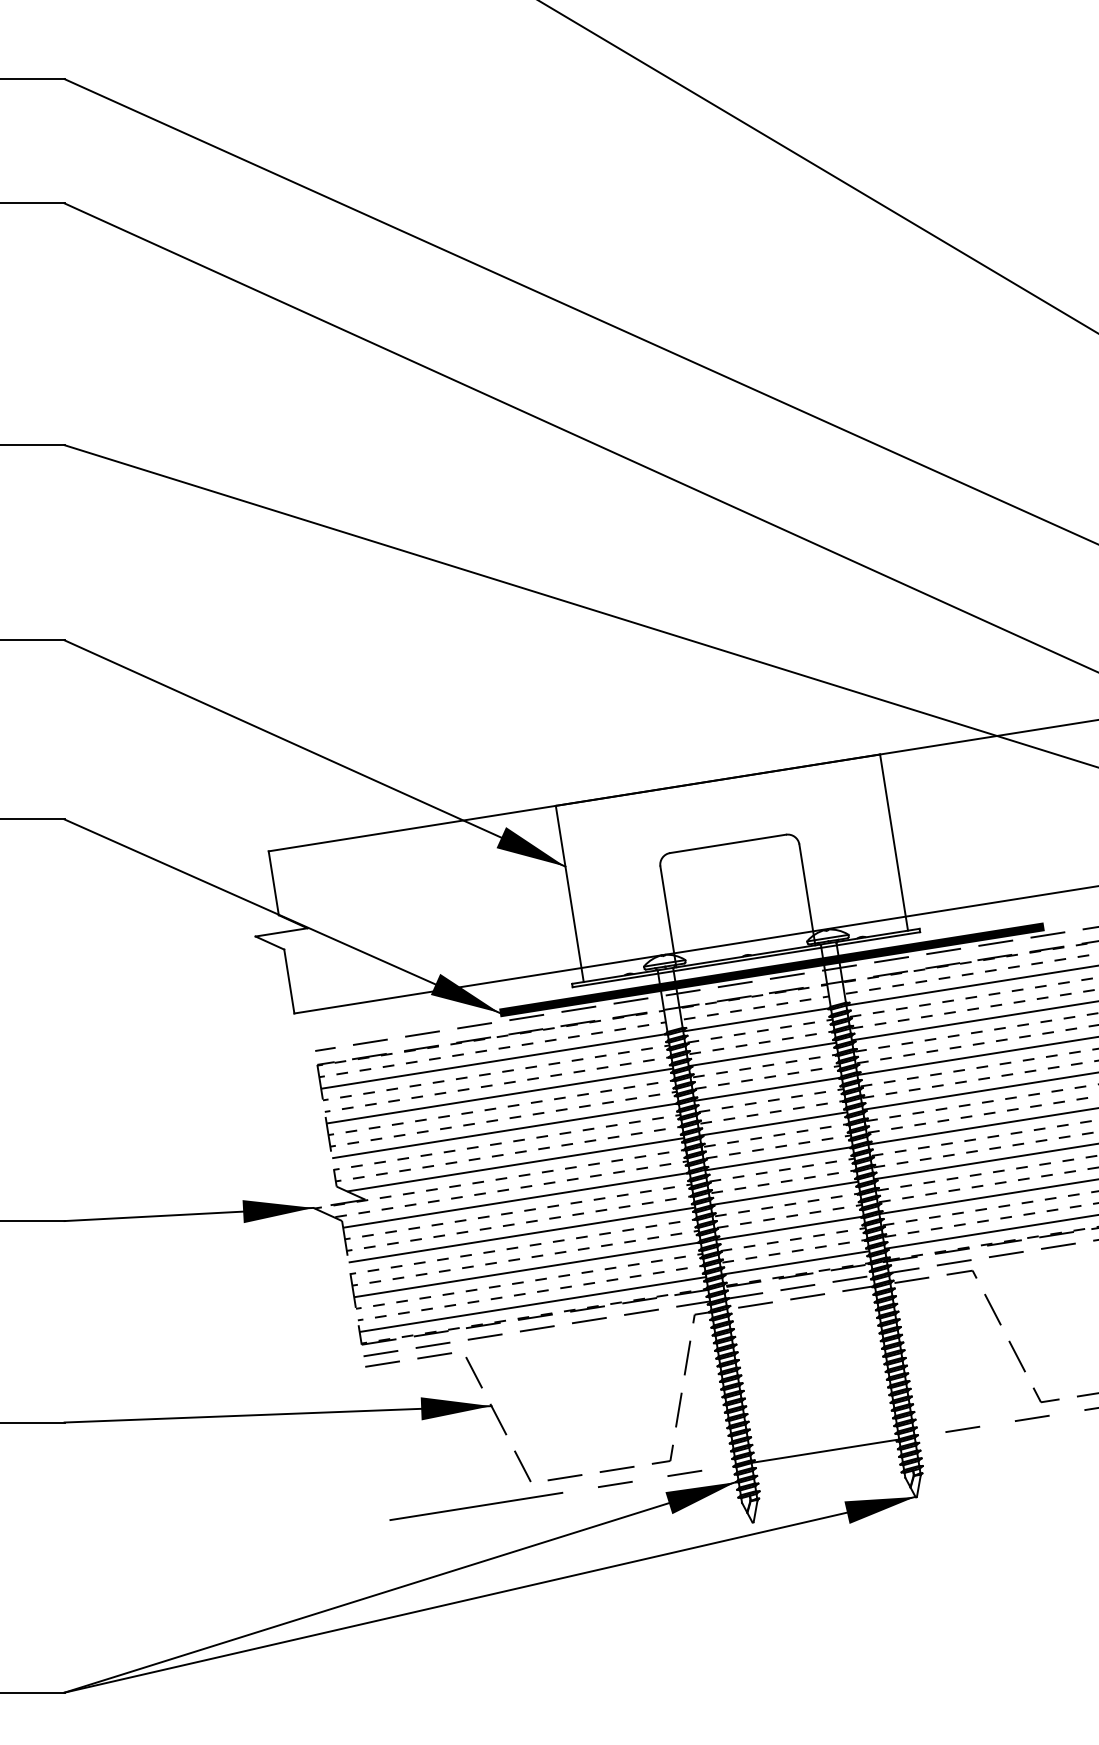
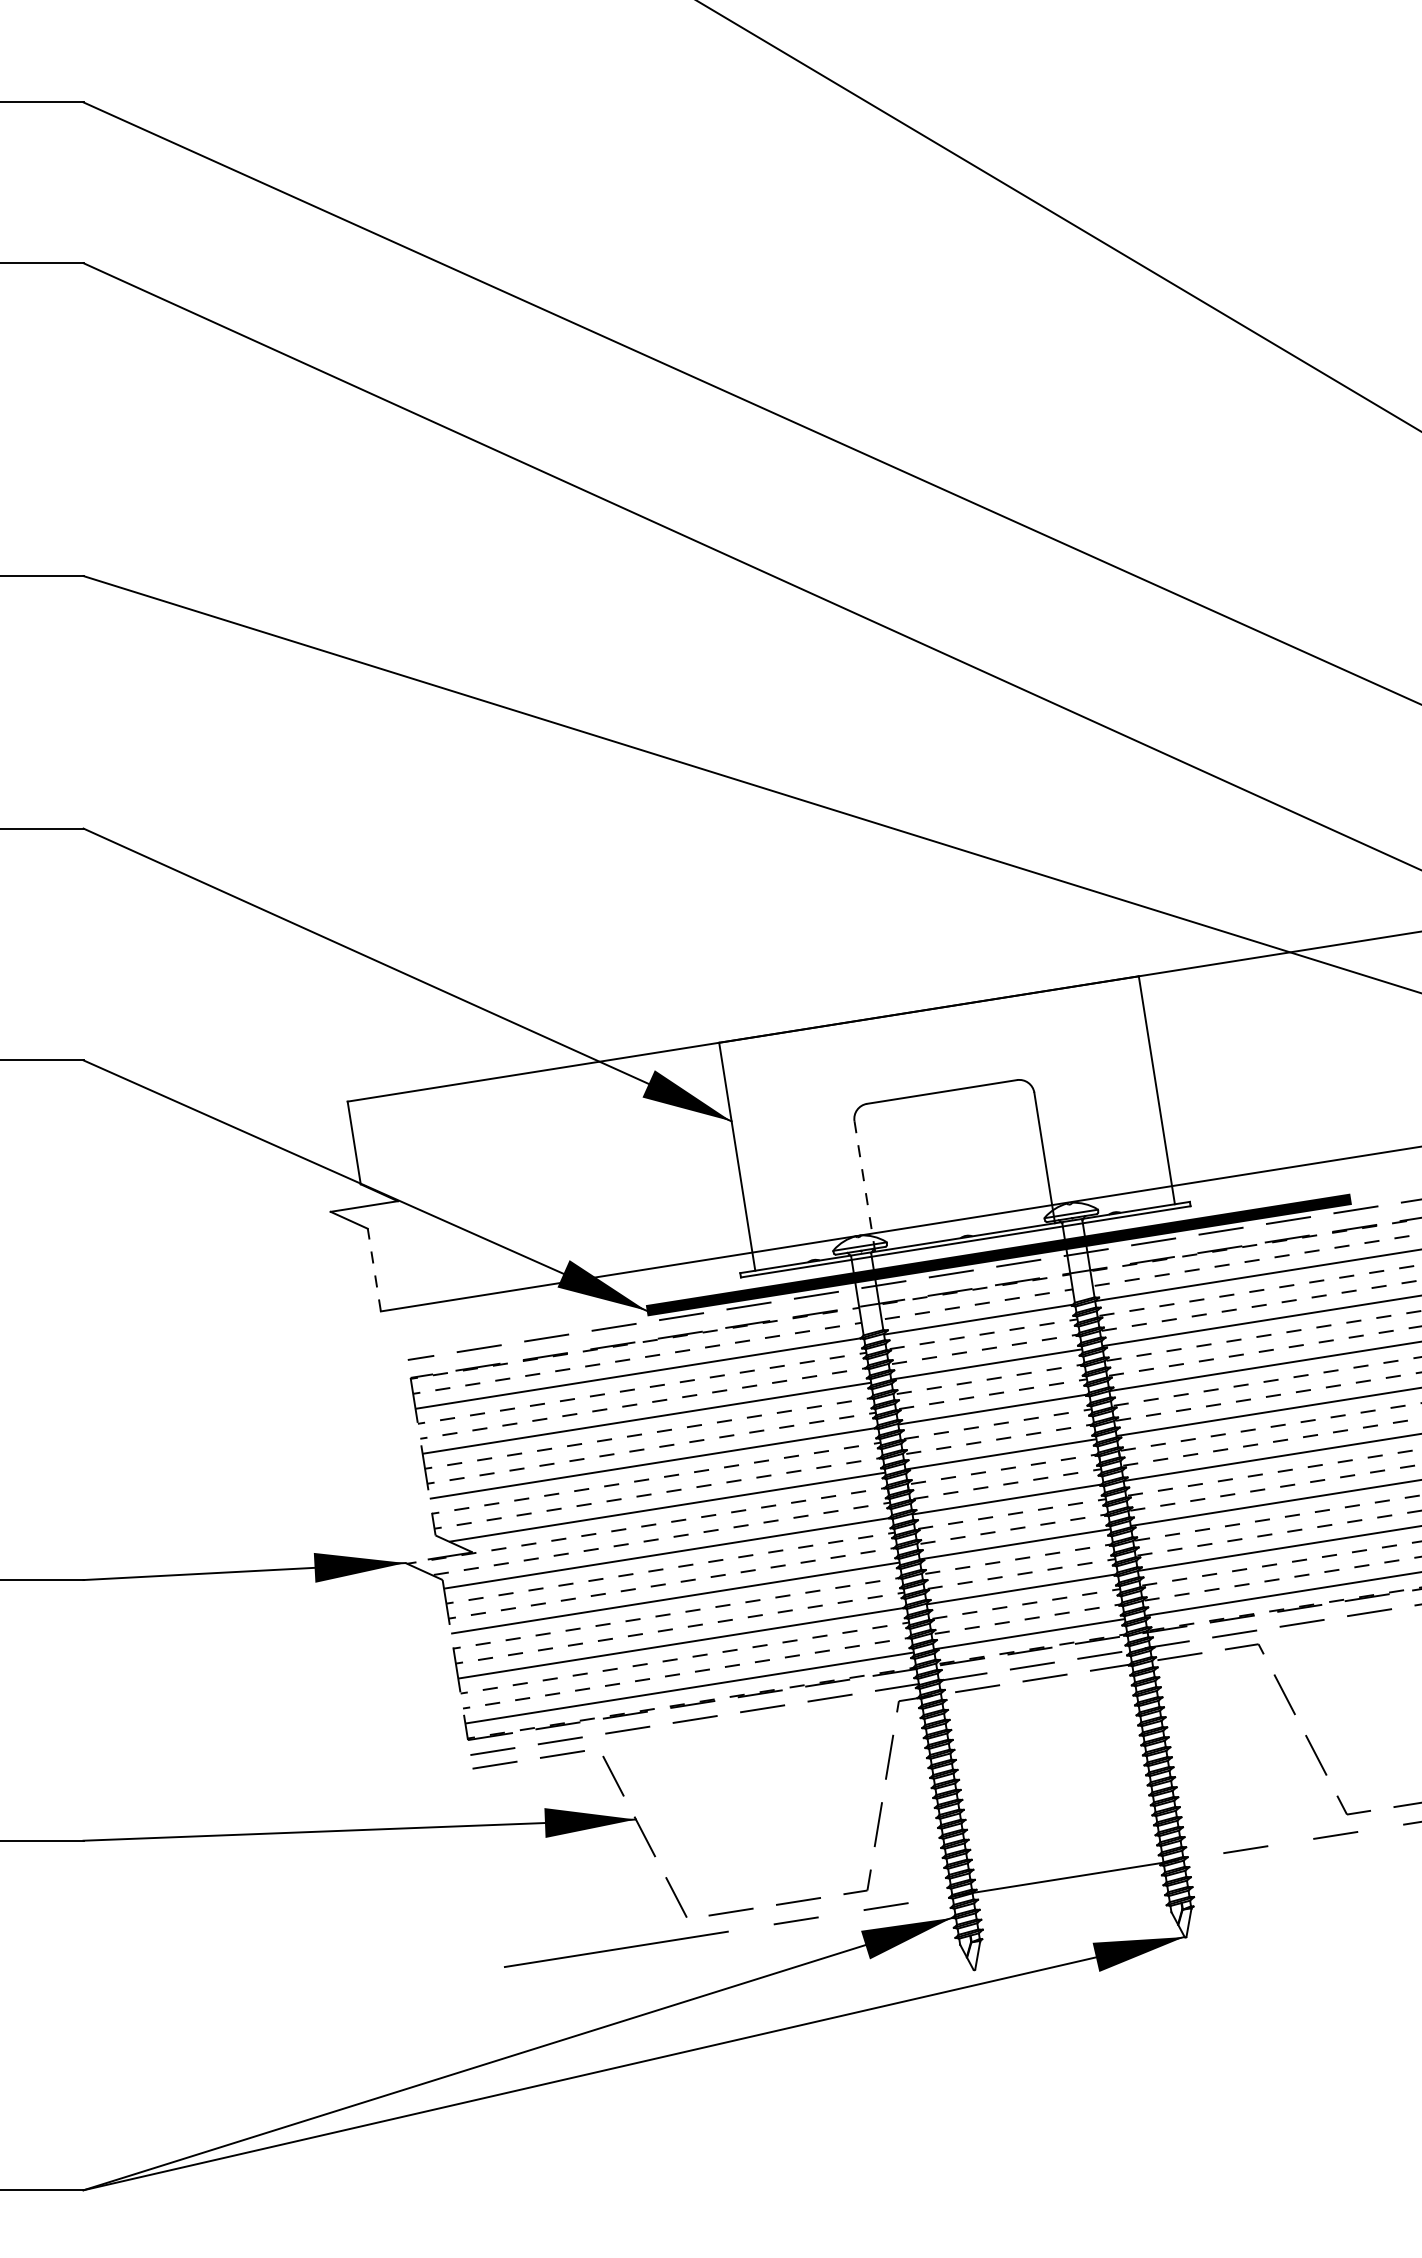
line: (668, 917) -> (864, 1187), solid -> dashed
line: (289, 981) -> (374, 1270), solid -> dashed

